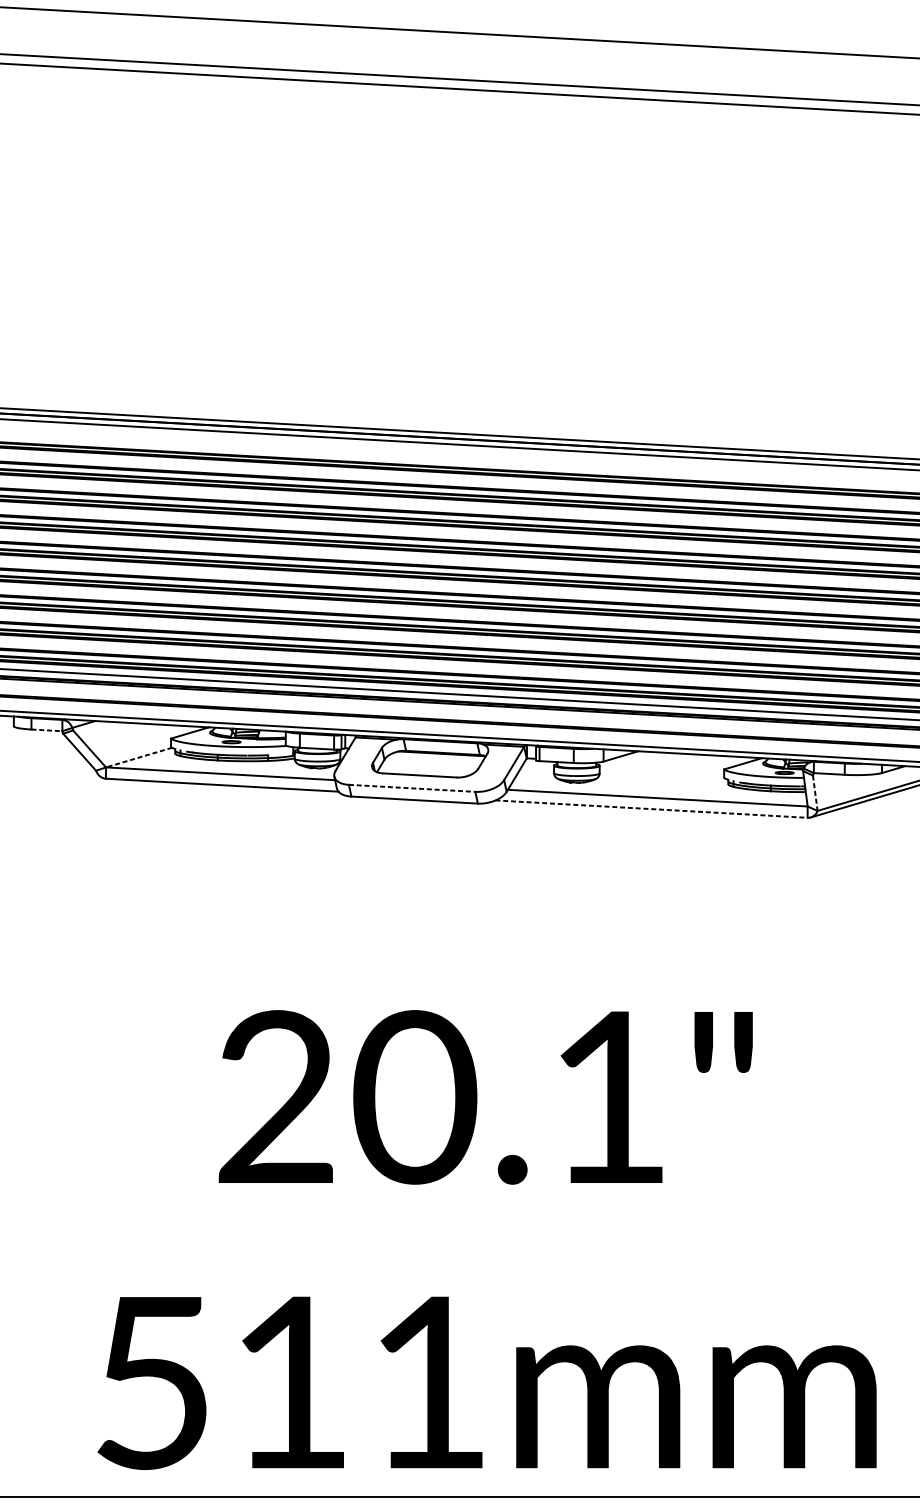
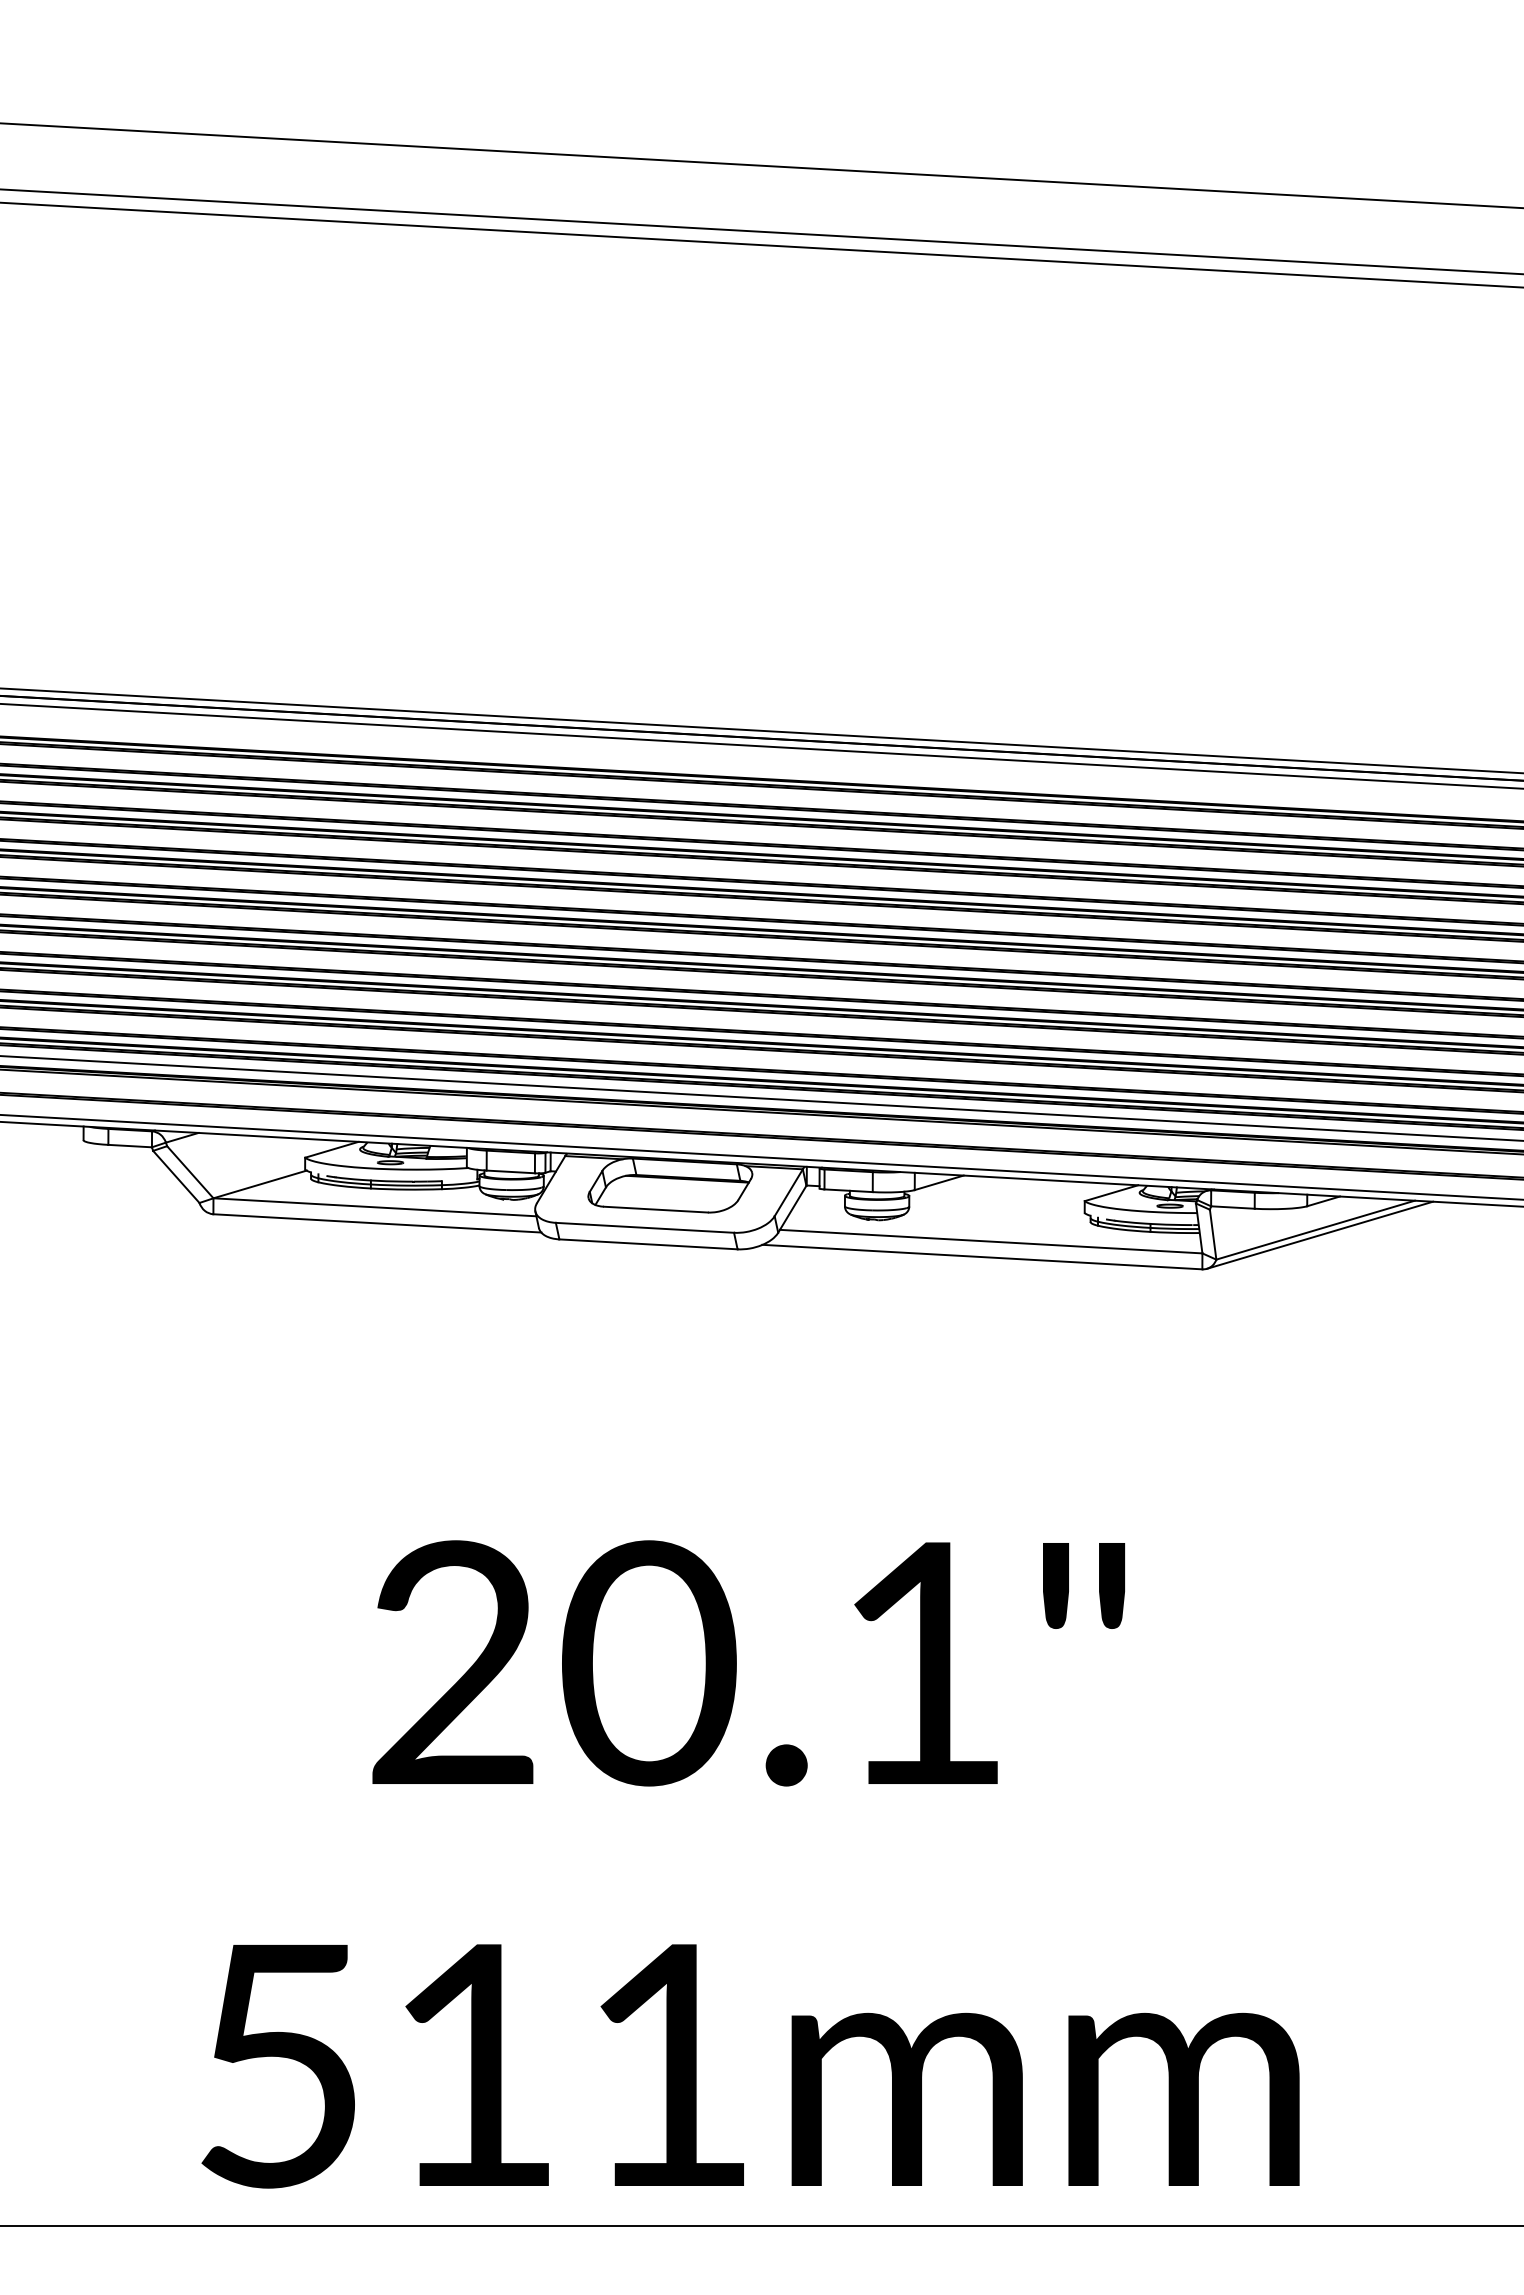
line: (47, 730) -> (130, 1146), dashed -> solid
line: (139, 757) -> (260, 1184), dashed -> solid
line: (412, 788) -> (645, 1227), dashed -> solid
line: (815, 793) -> (1213, 1235), dashed -> solid
line: (651, 809) -> (982, 1257), dashed -> solid

